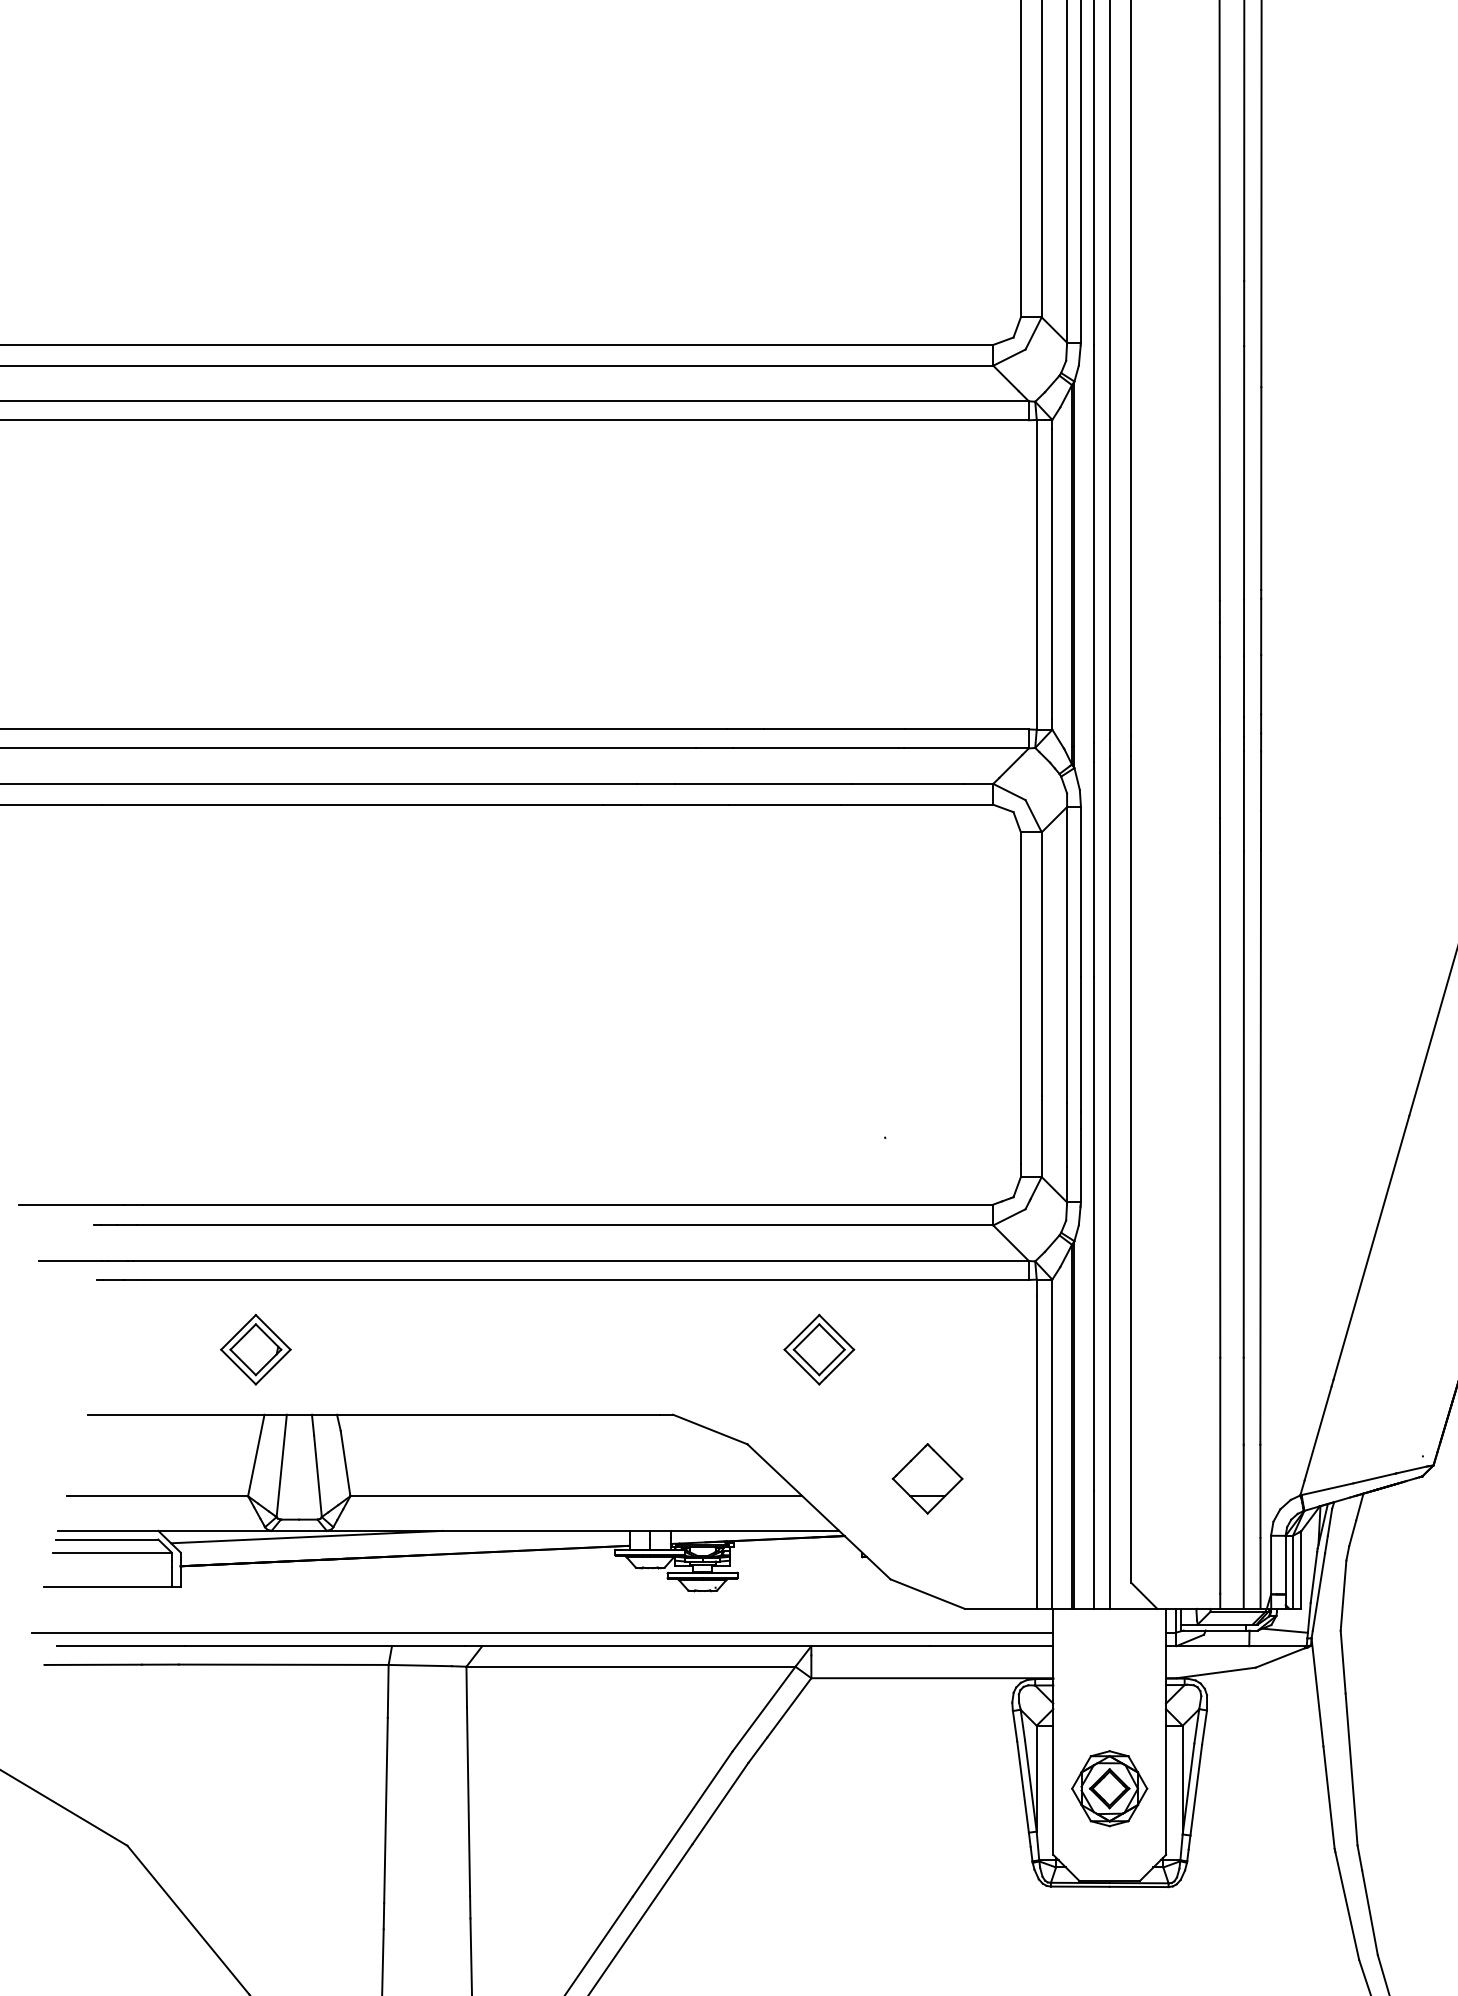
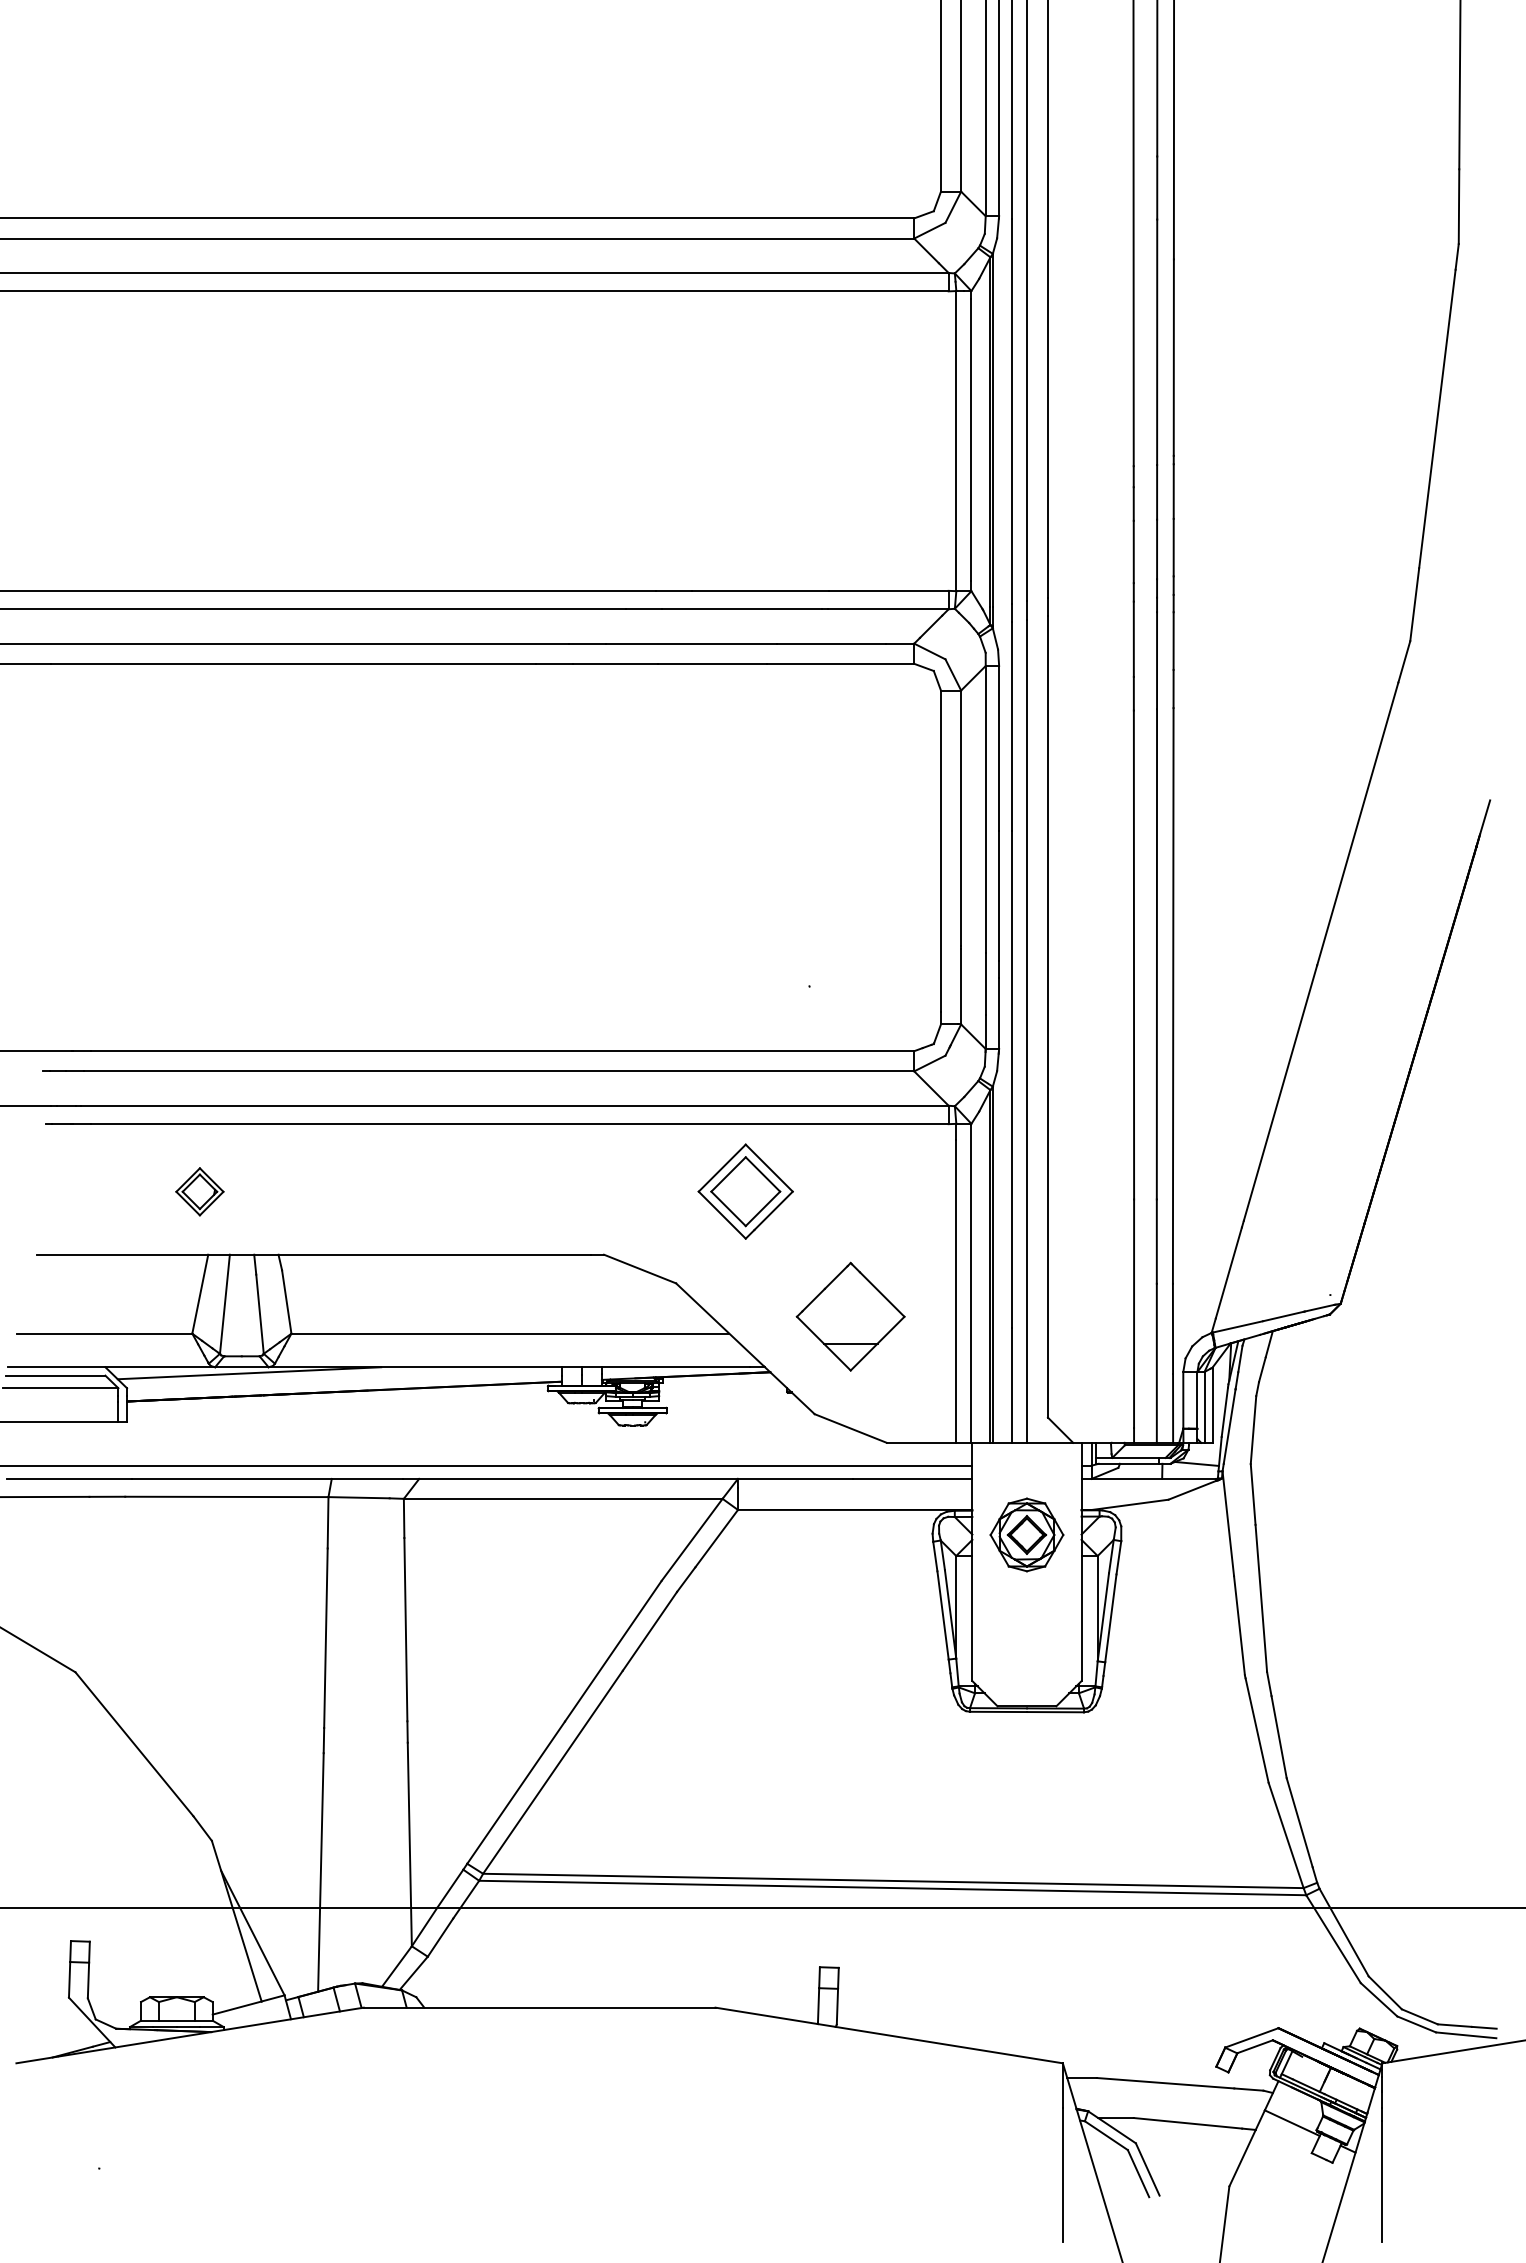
part: (255, 1349) -> (199, 1191), size x0.7
part: (819, 1349) -> (745, 1191), size x1.4
part: (927, 1478) -> (850, 1316), size x1.6
part: (1109, 1788) -> (1026, 1534), moved

